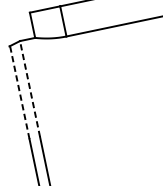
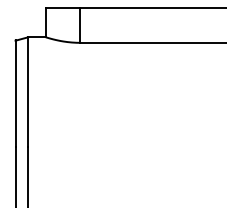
line: (30, 89) -> (28, 92), dashed -> solid
line: (19, 92) -> (16, 93), dashed -> solid

